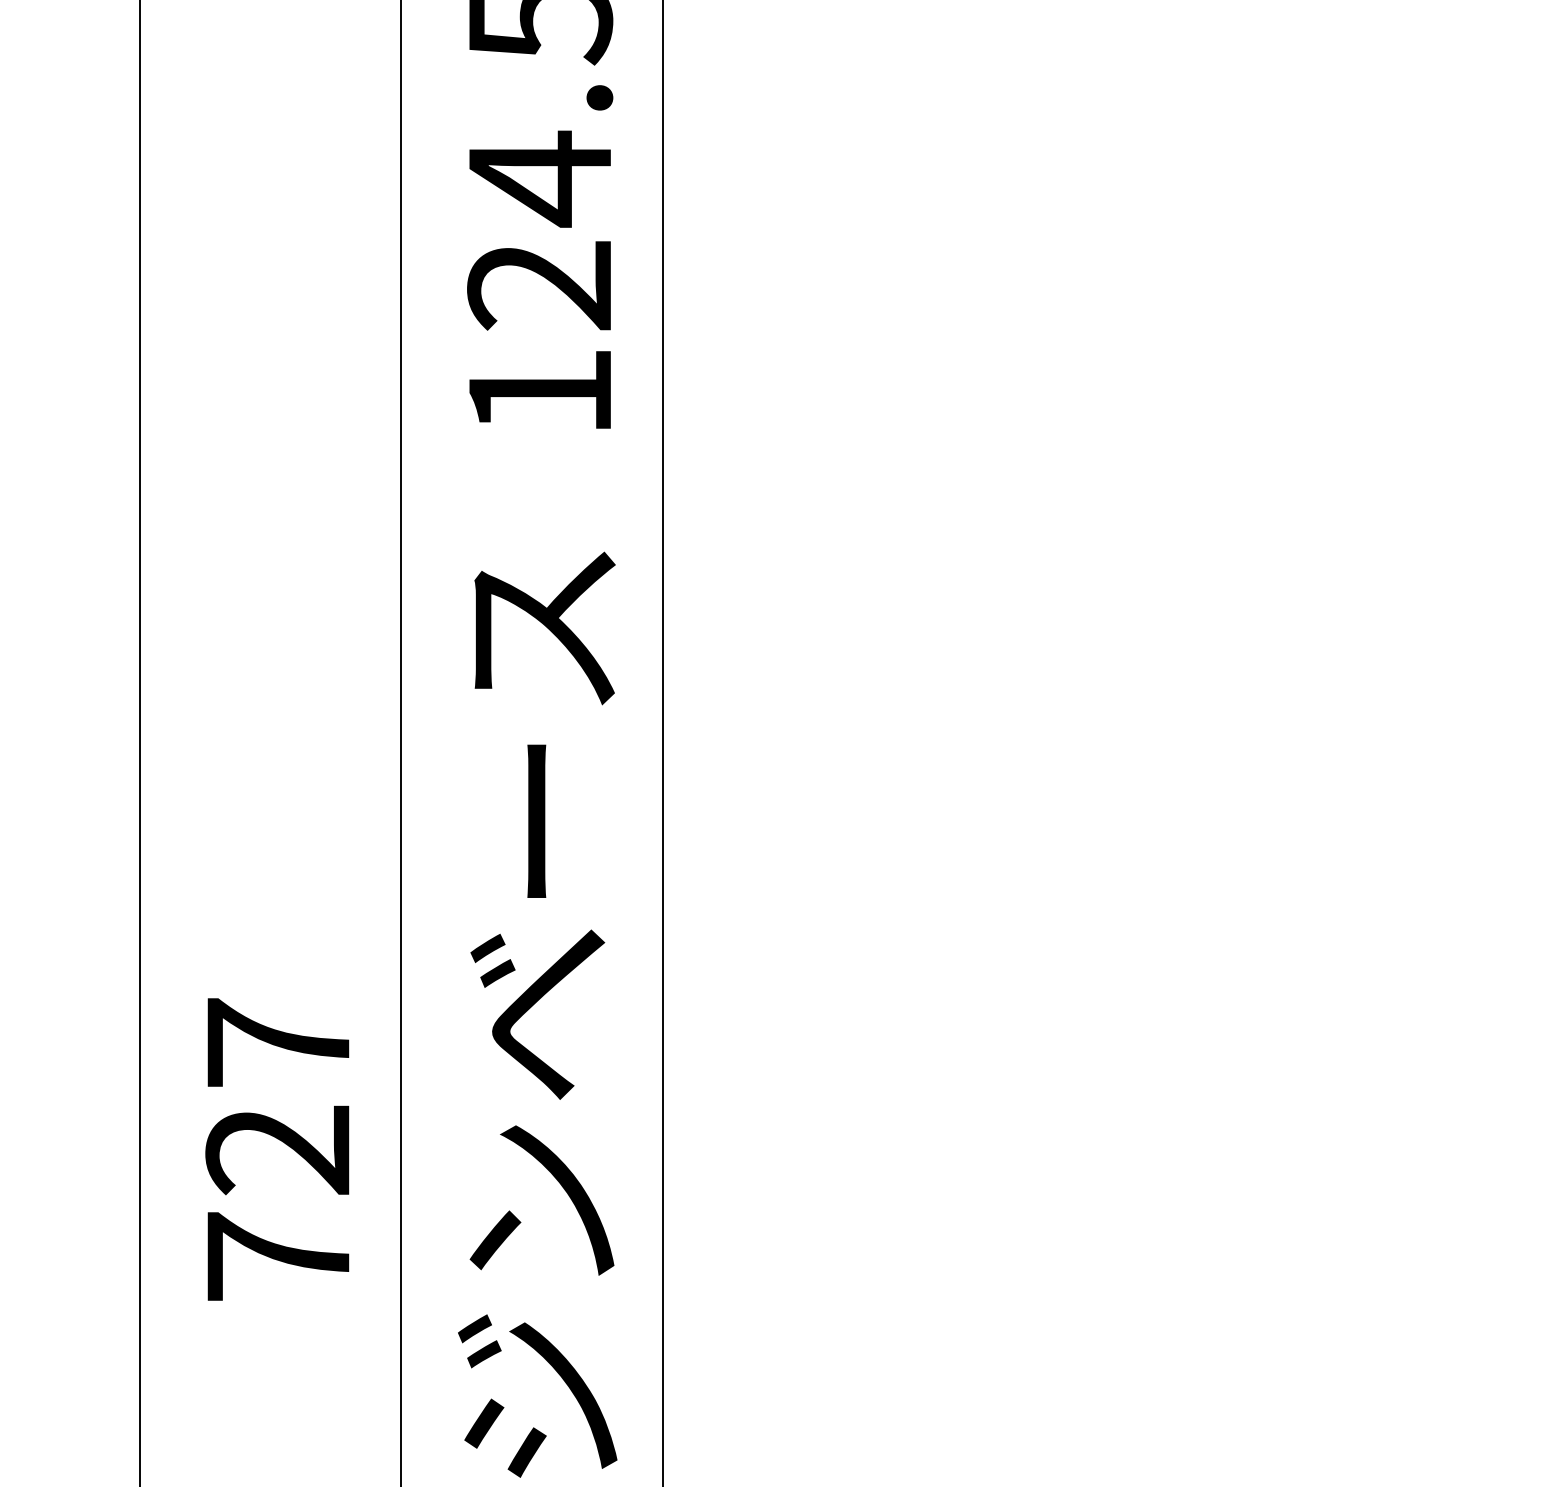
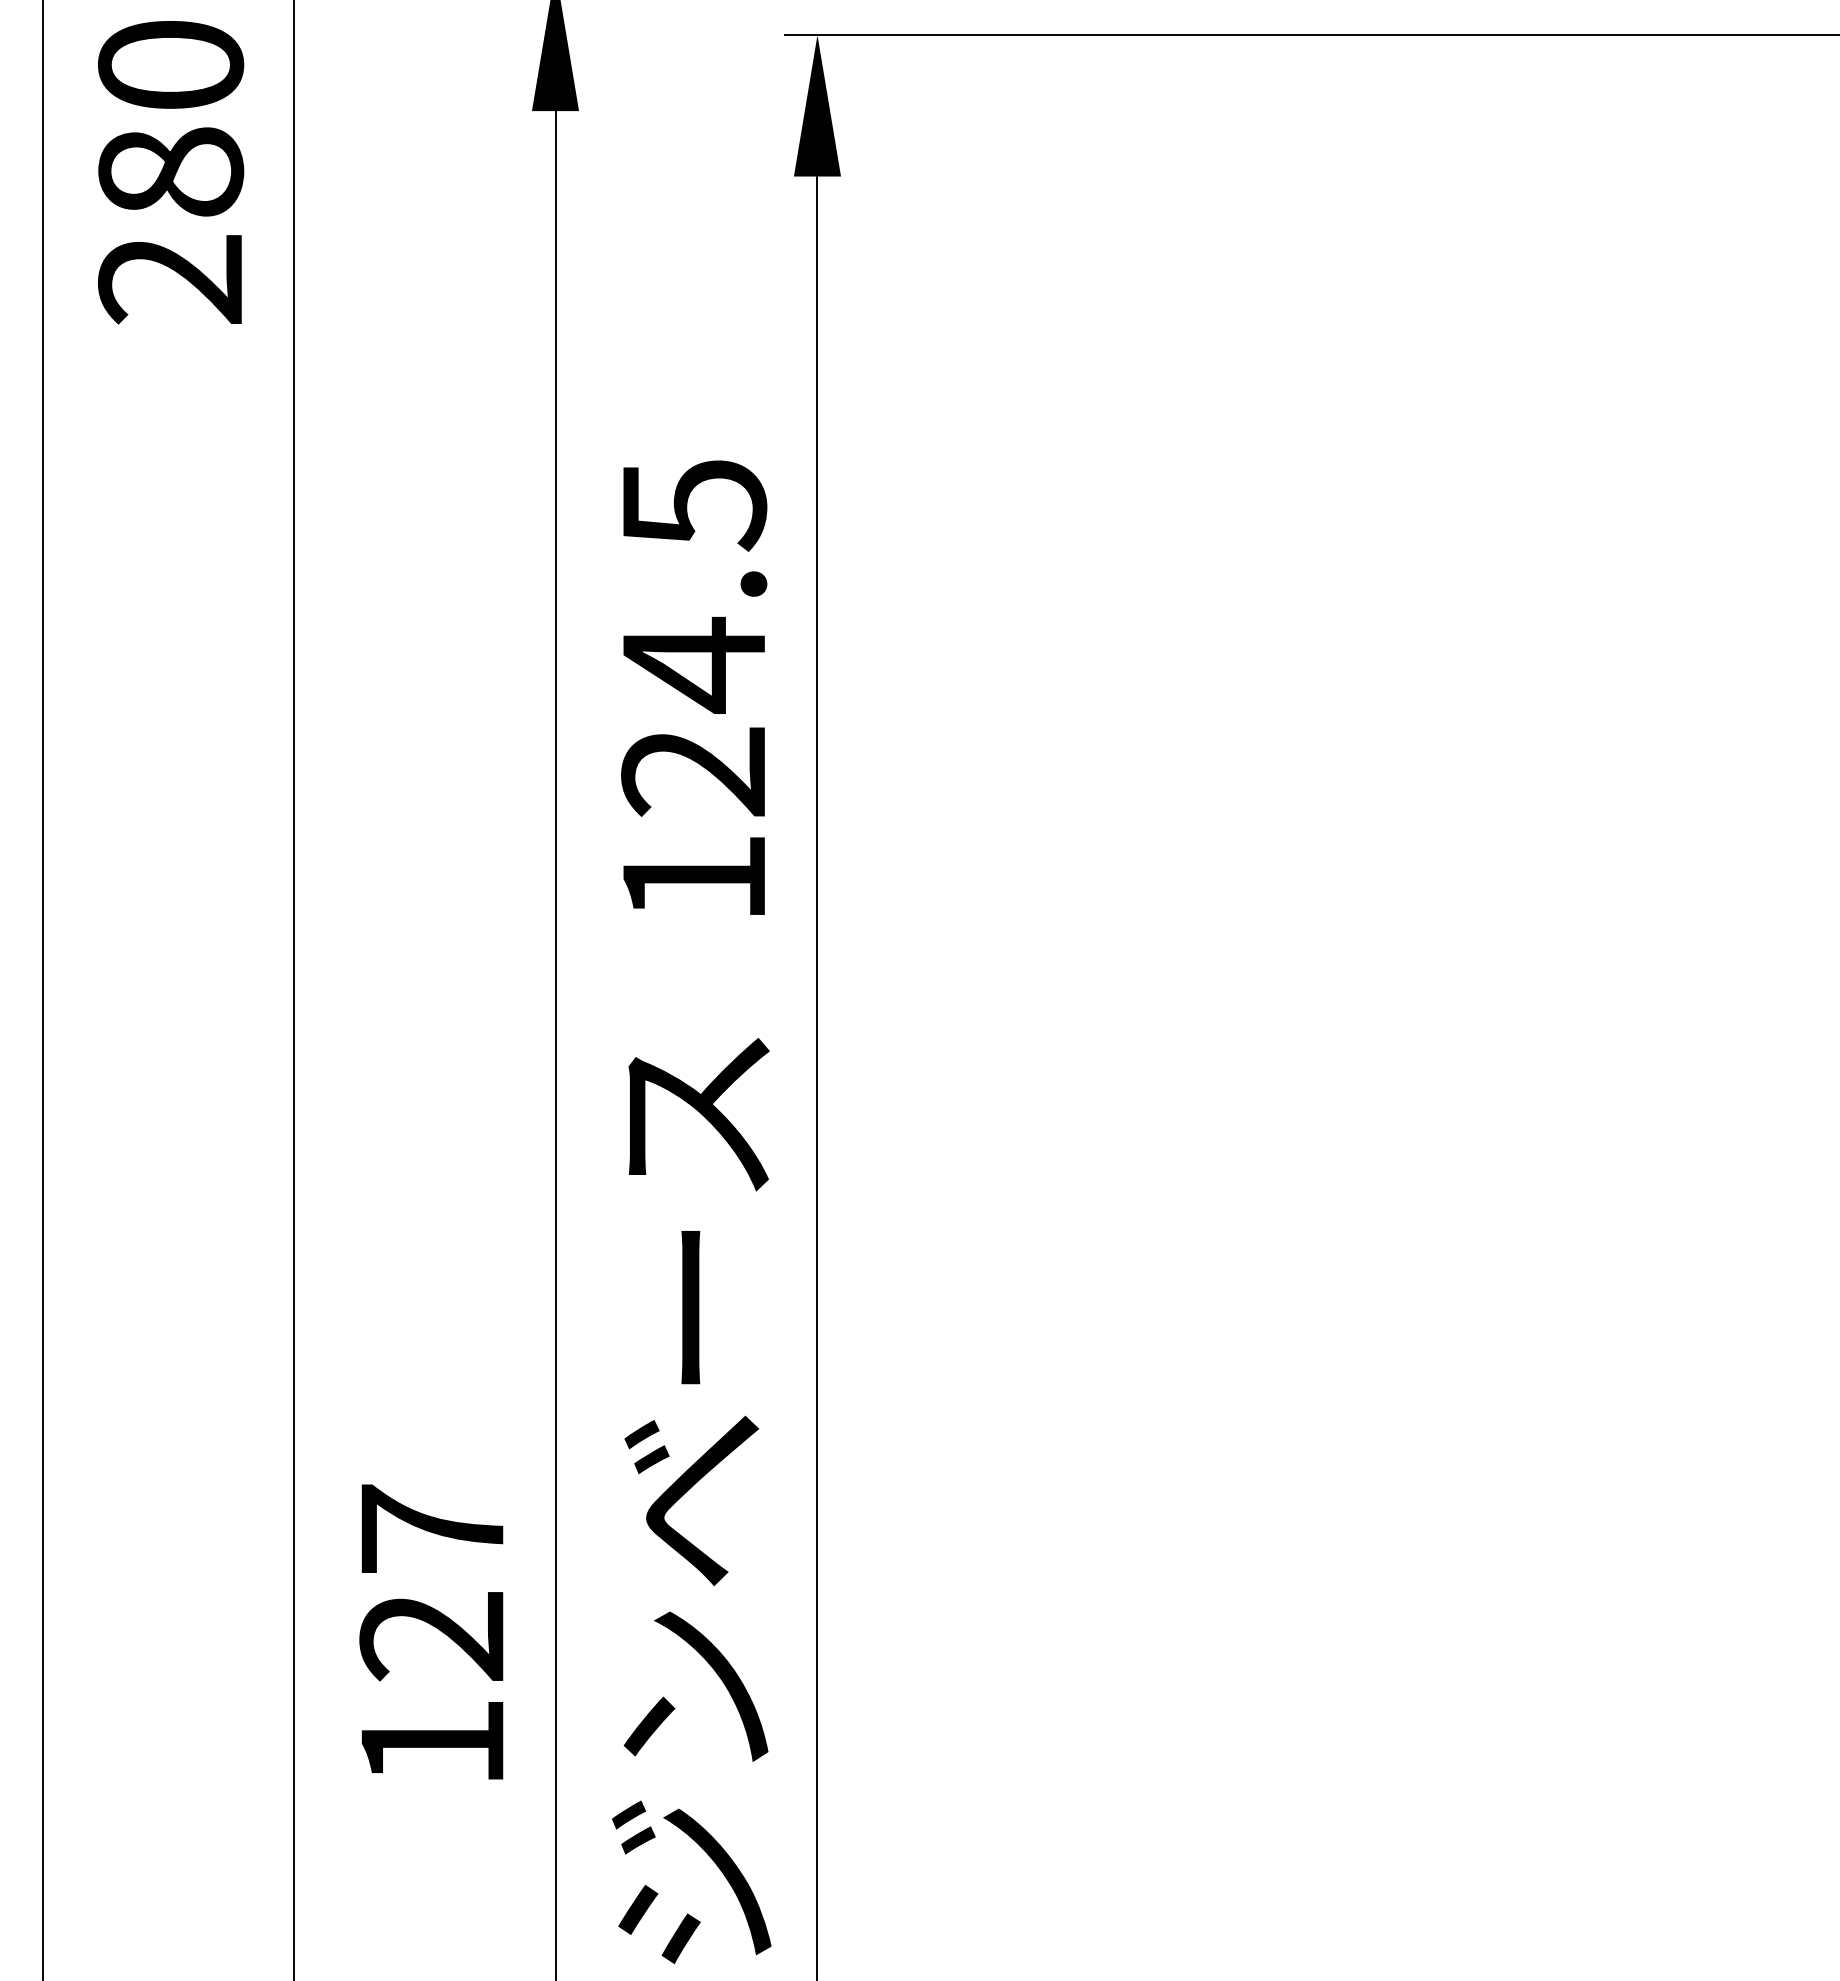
text: (278, 1256) -> (432, 1742), 727 -> 127

